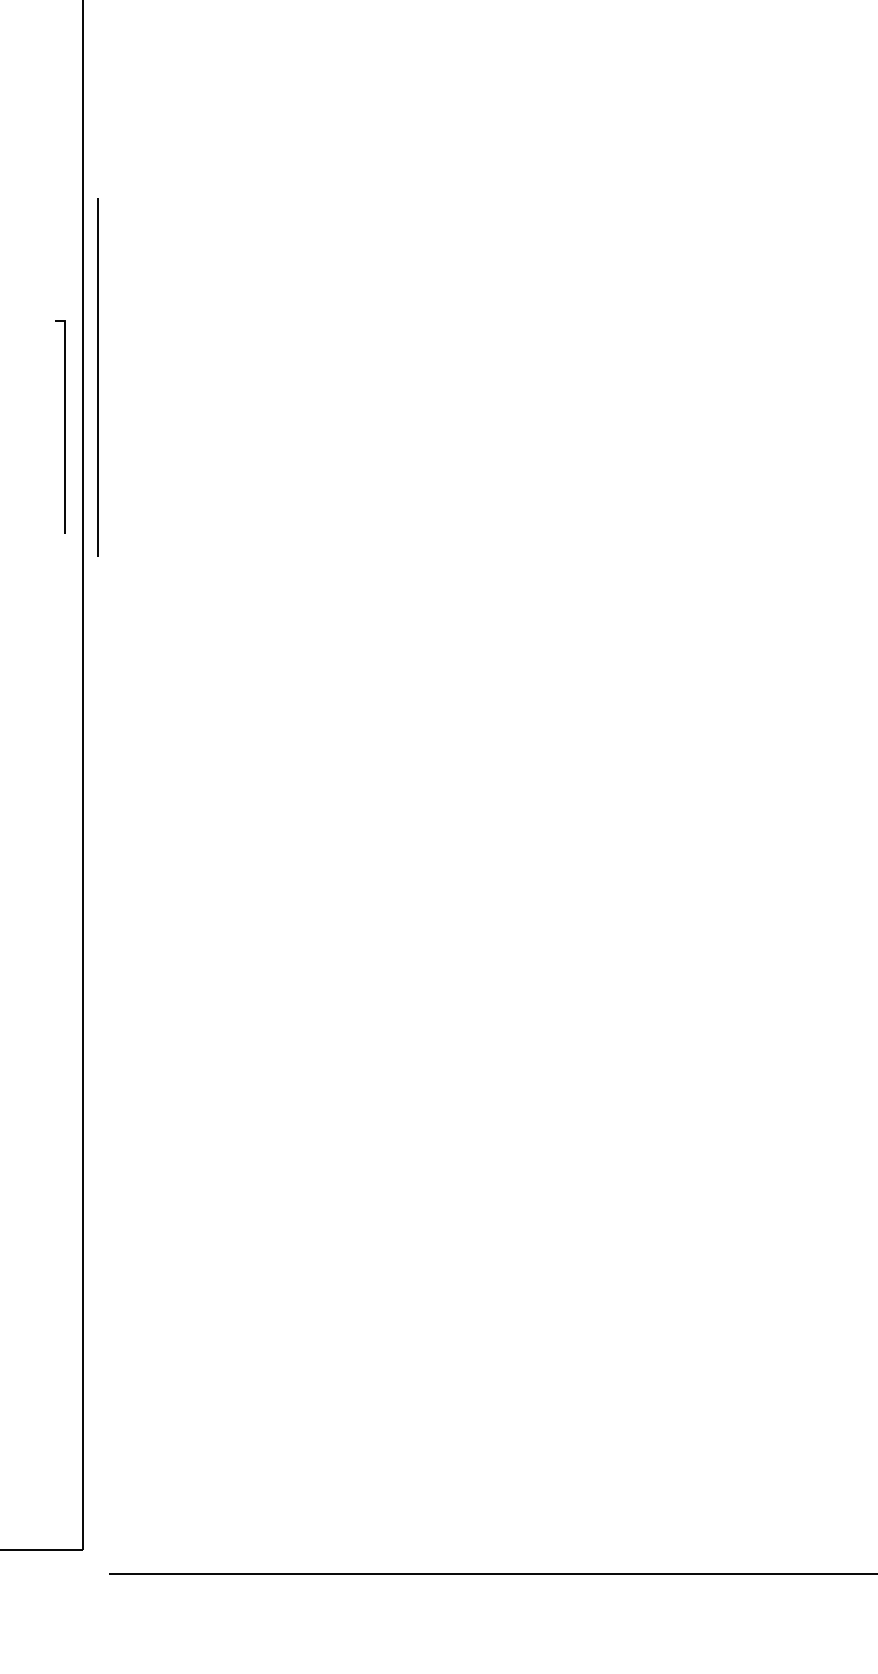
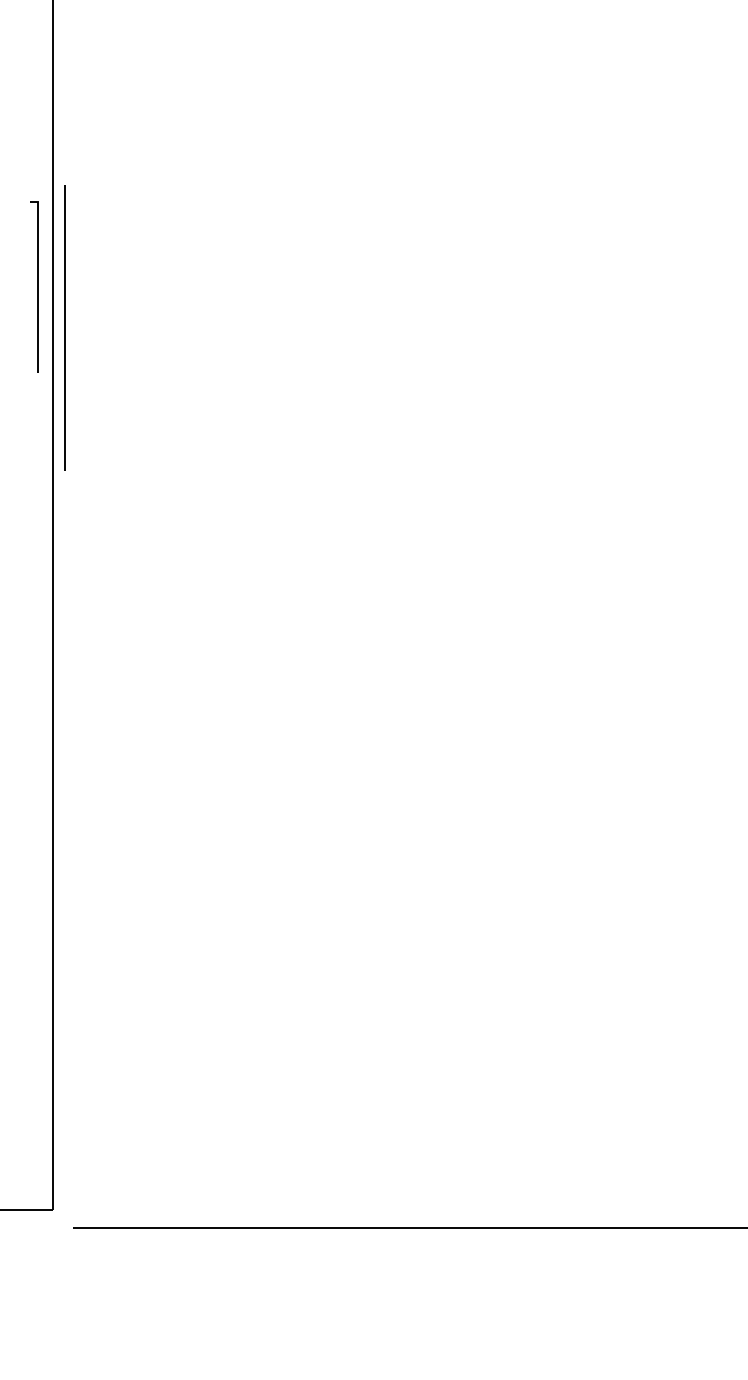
line: (98, 376) -> (64, 327), moved
line: (64, 426) -> (37, 286), moved

